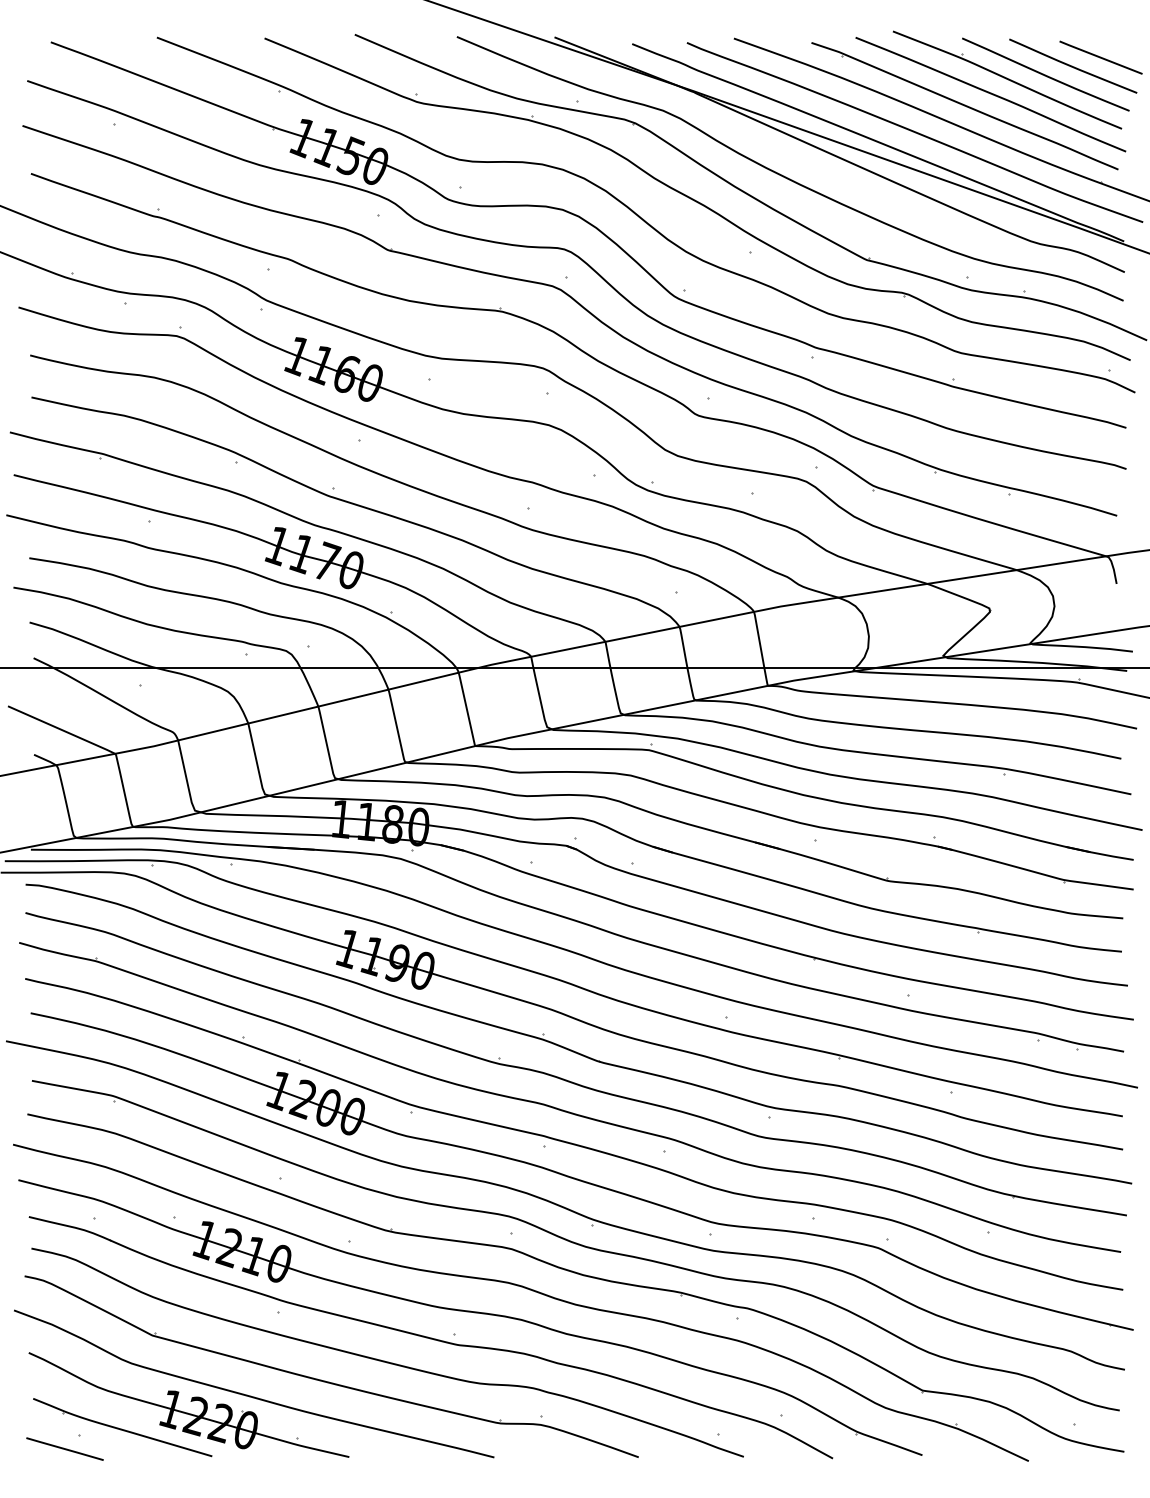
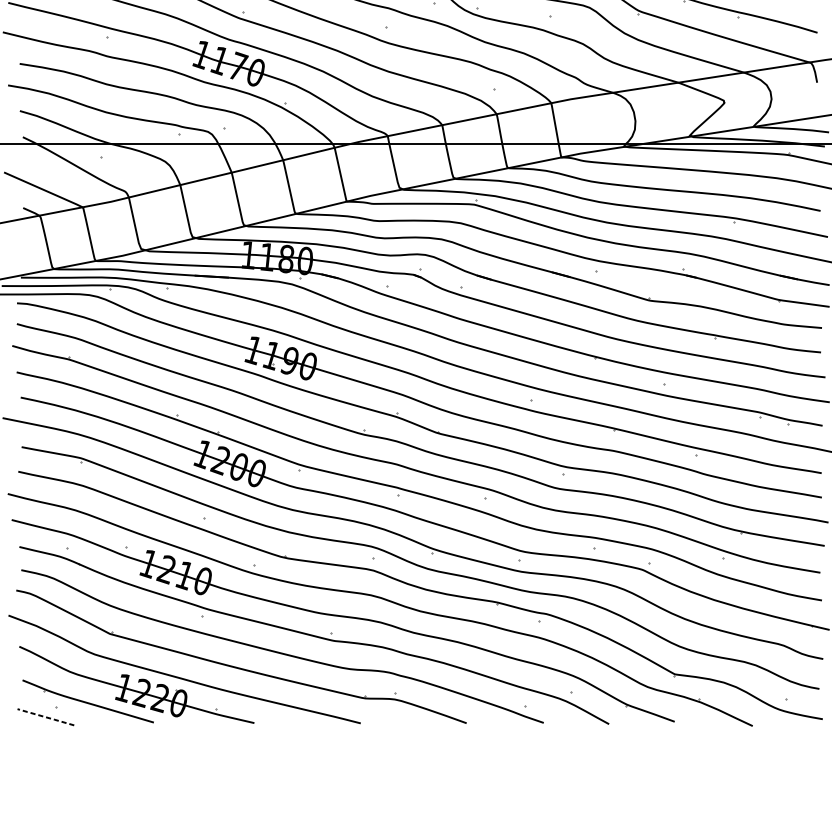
line: (64, 1449) -> (45, 717), solid -> dashed

